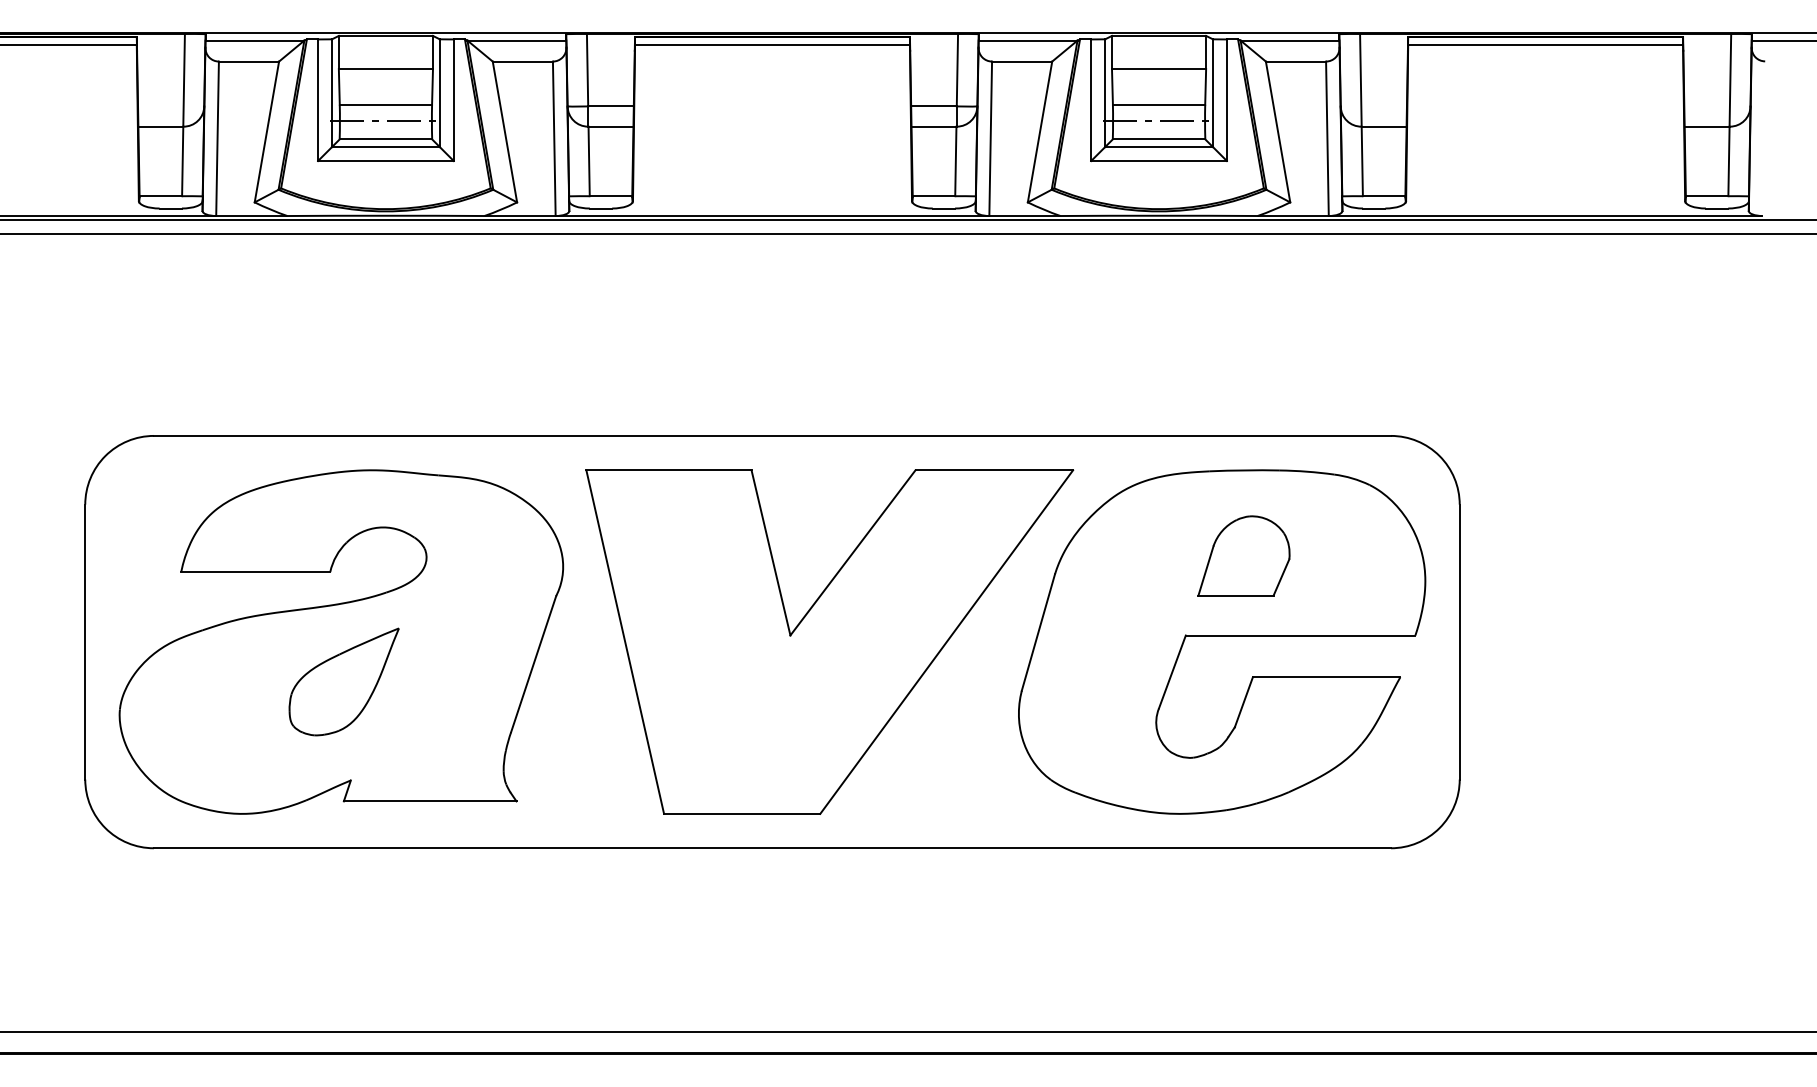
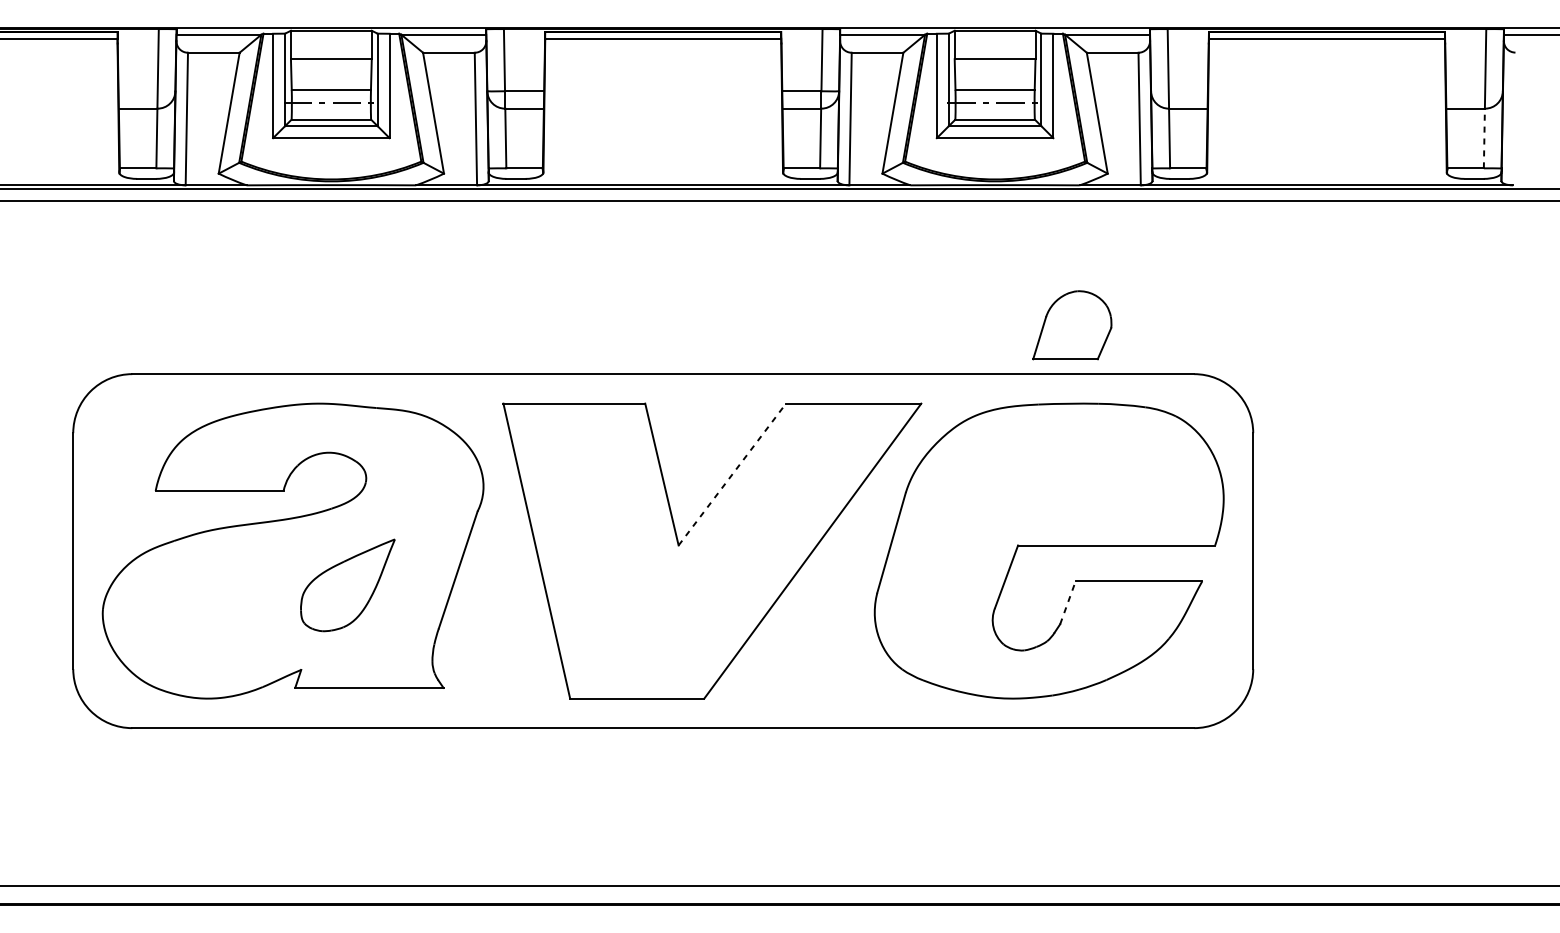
line: (1728, 161) -> (1483, 138), solid -> dashed
line: (852, 552) -> (731, 474), solid -> dashed
part: (1243, 555) -> (1071, 324), moved
part: (343, 681) -> (347, 584), moved
line: (1243, 702) -> (1067, 603), solid -> dashed

